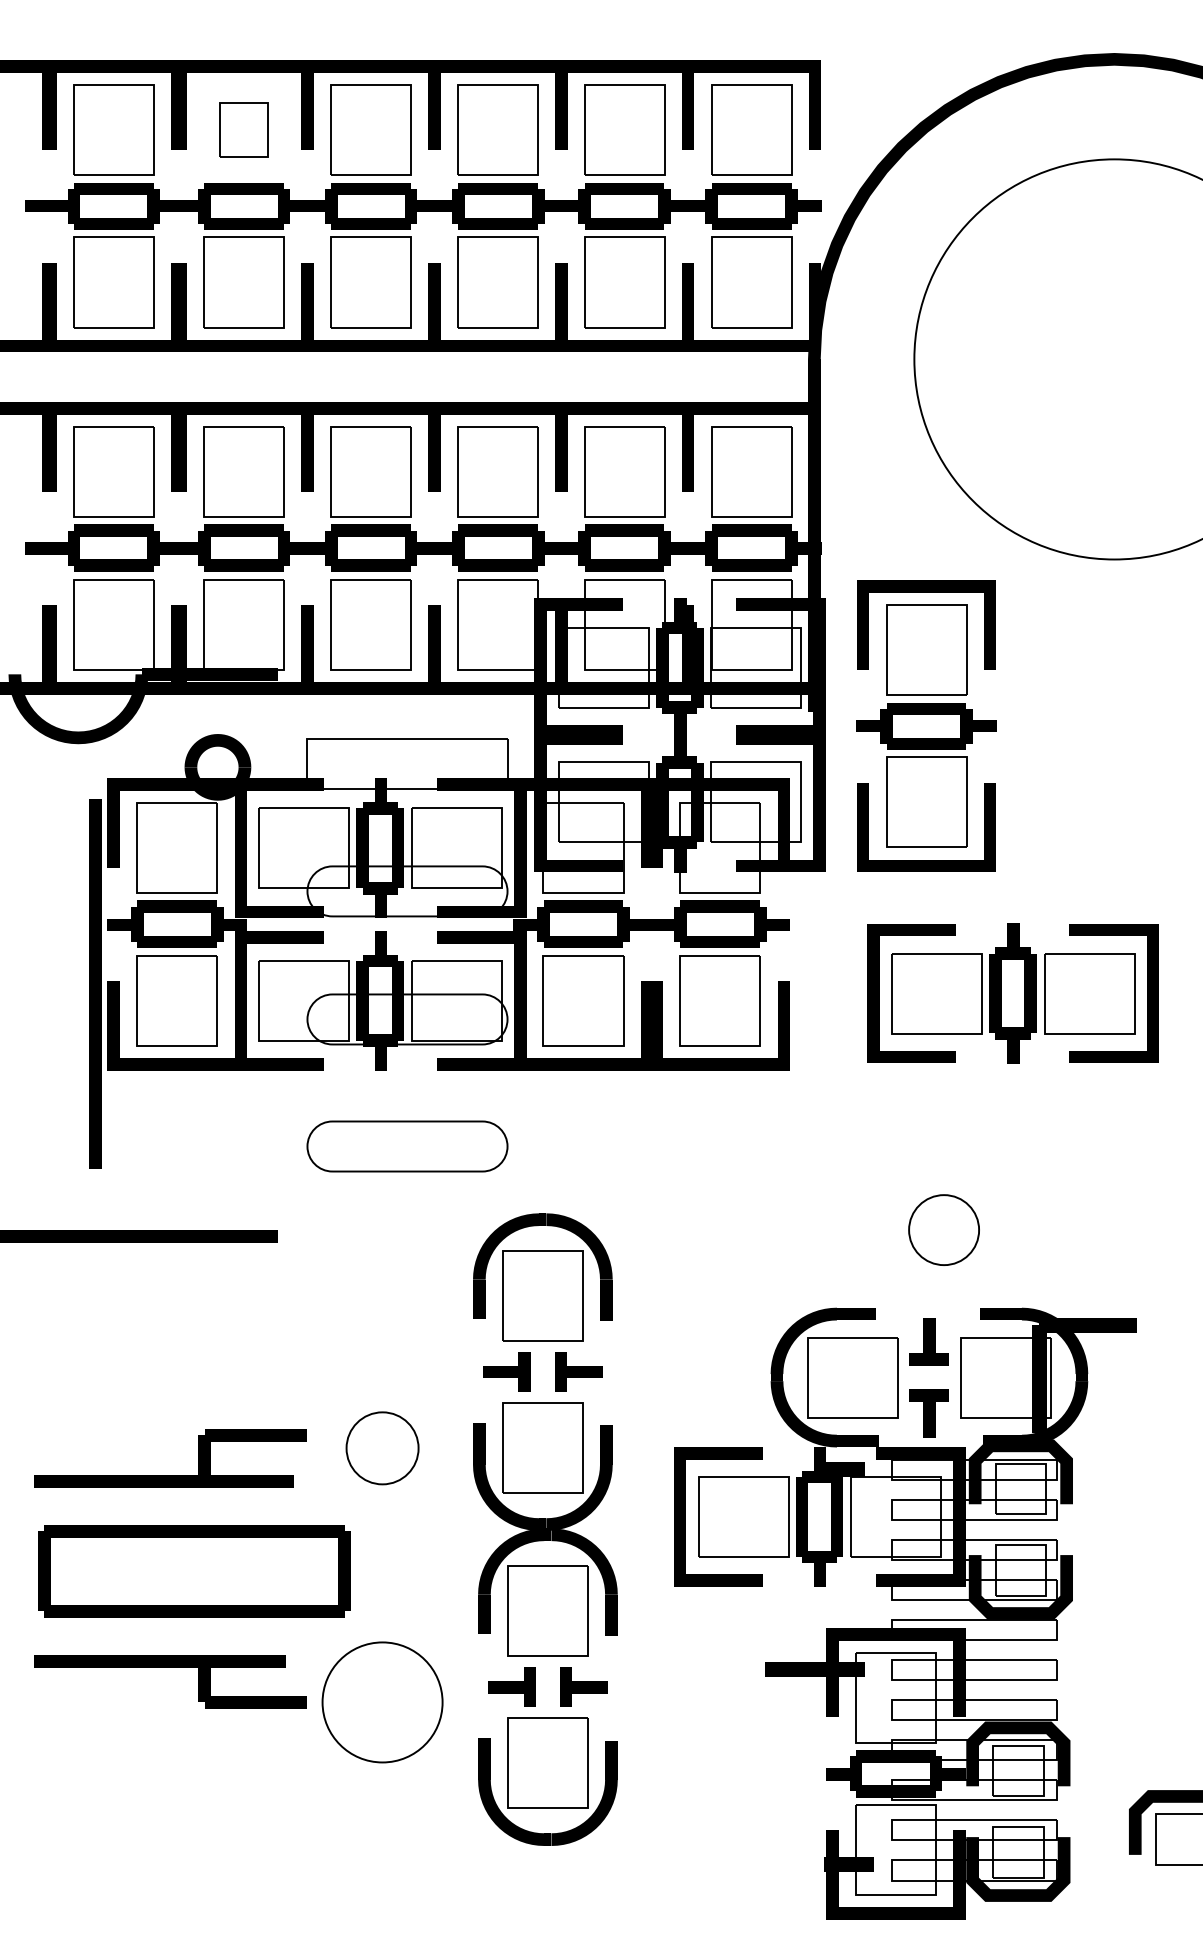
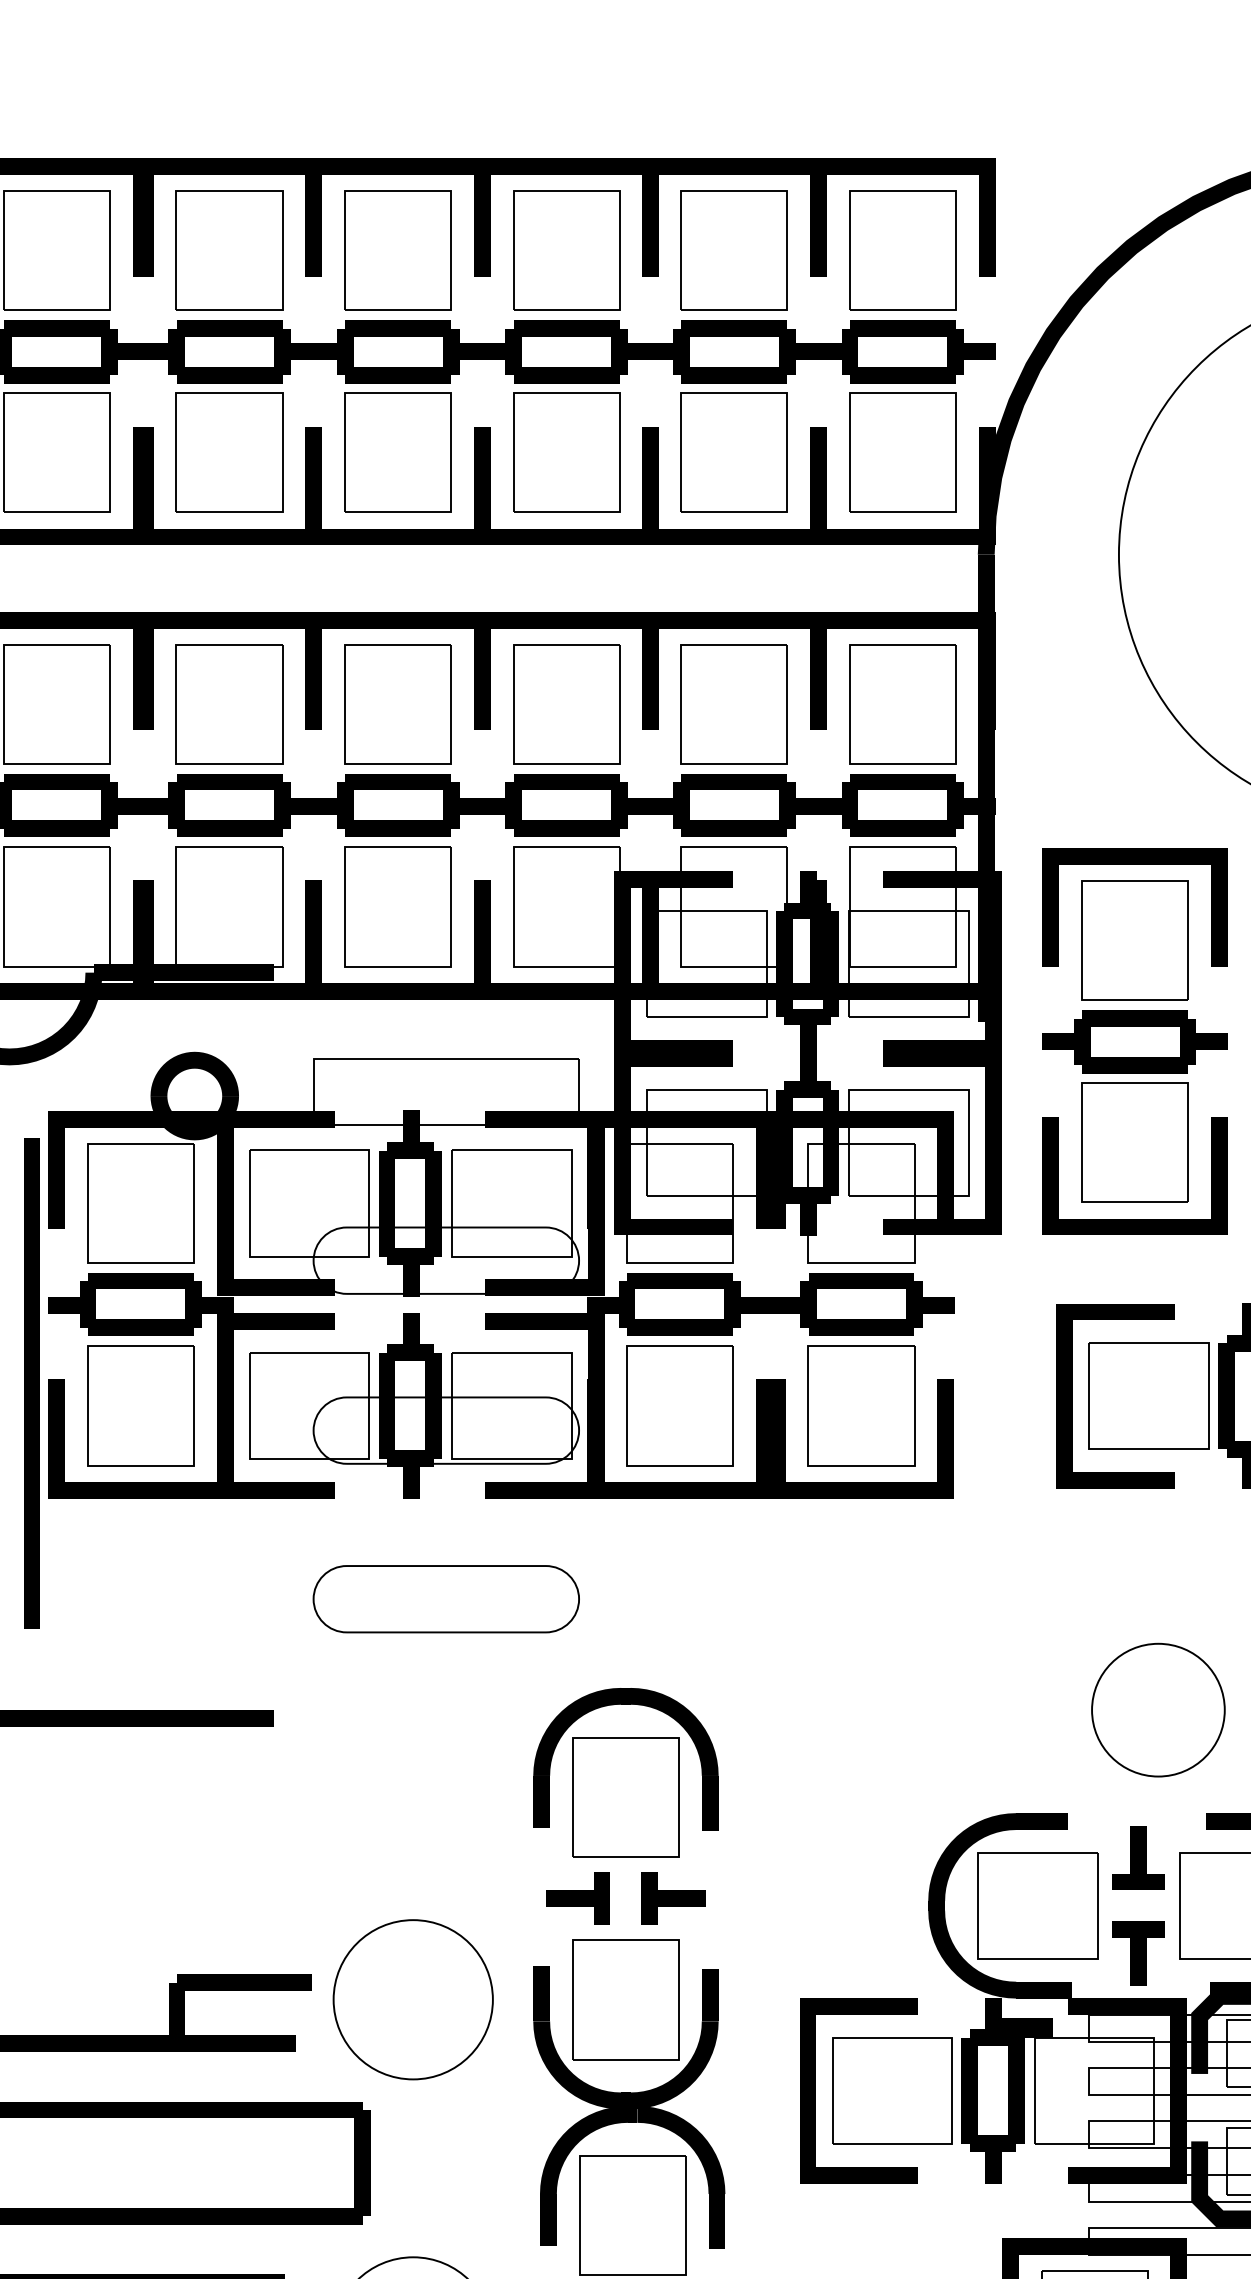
part: (243, 129) -> (228, 249), size x1.67
circle: (944, 1230) -> (1158, 1710), size x1.43
circle: (382, 1448) -> (413, 1999), size x1.67

